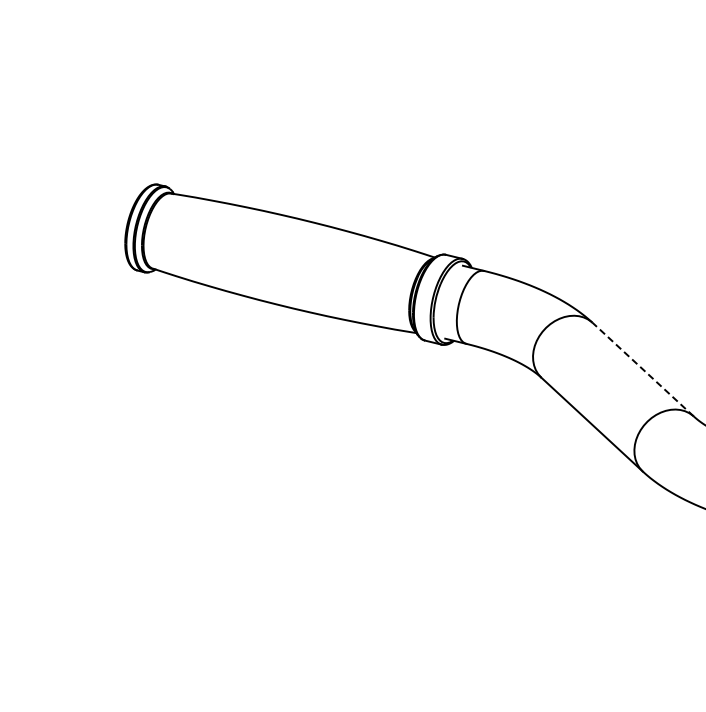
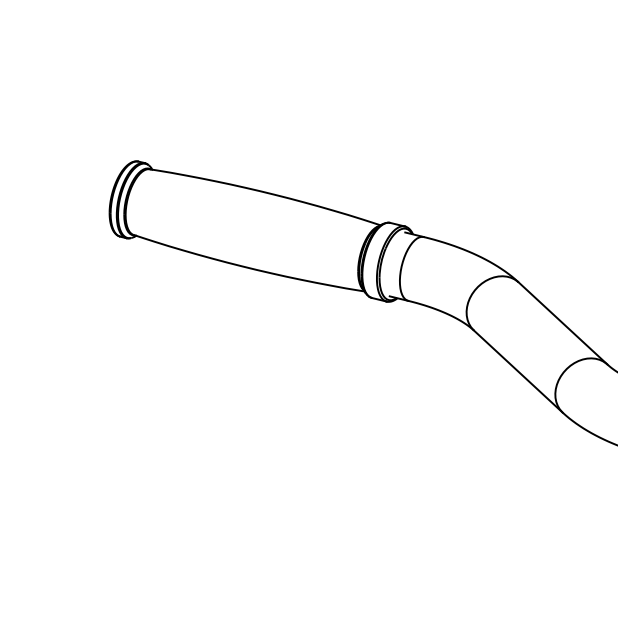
line: (642, 369) -> (562, 323), dashed -> solid

